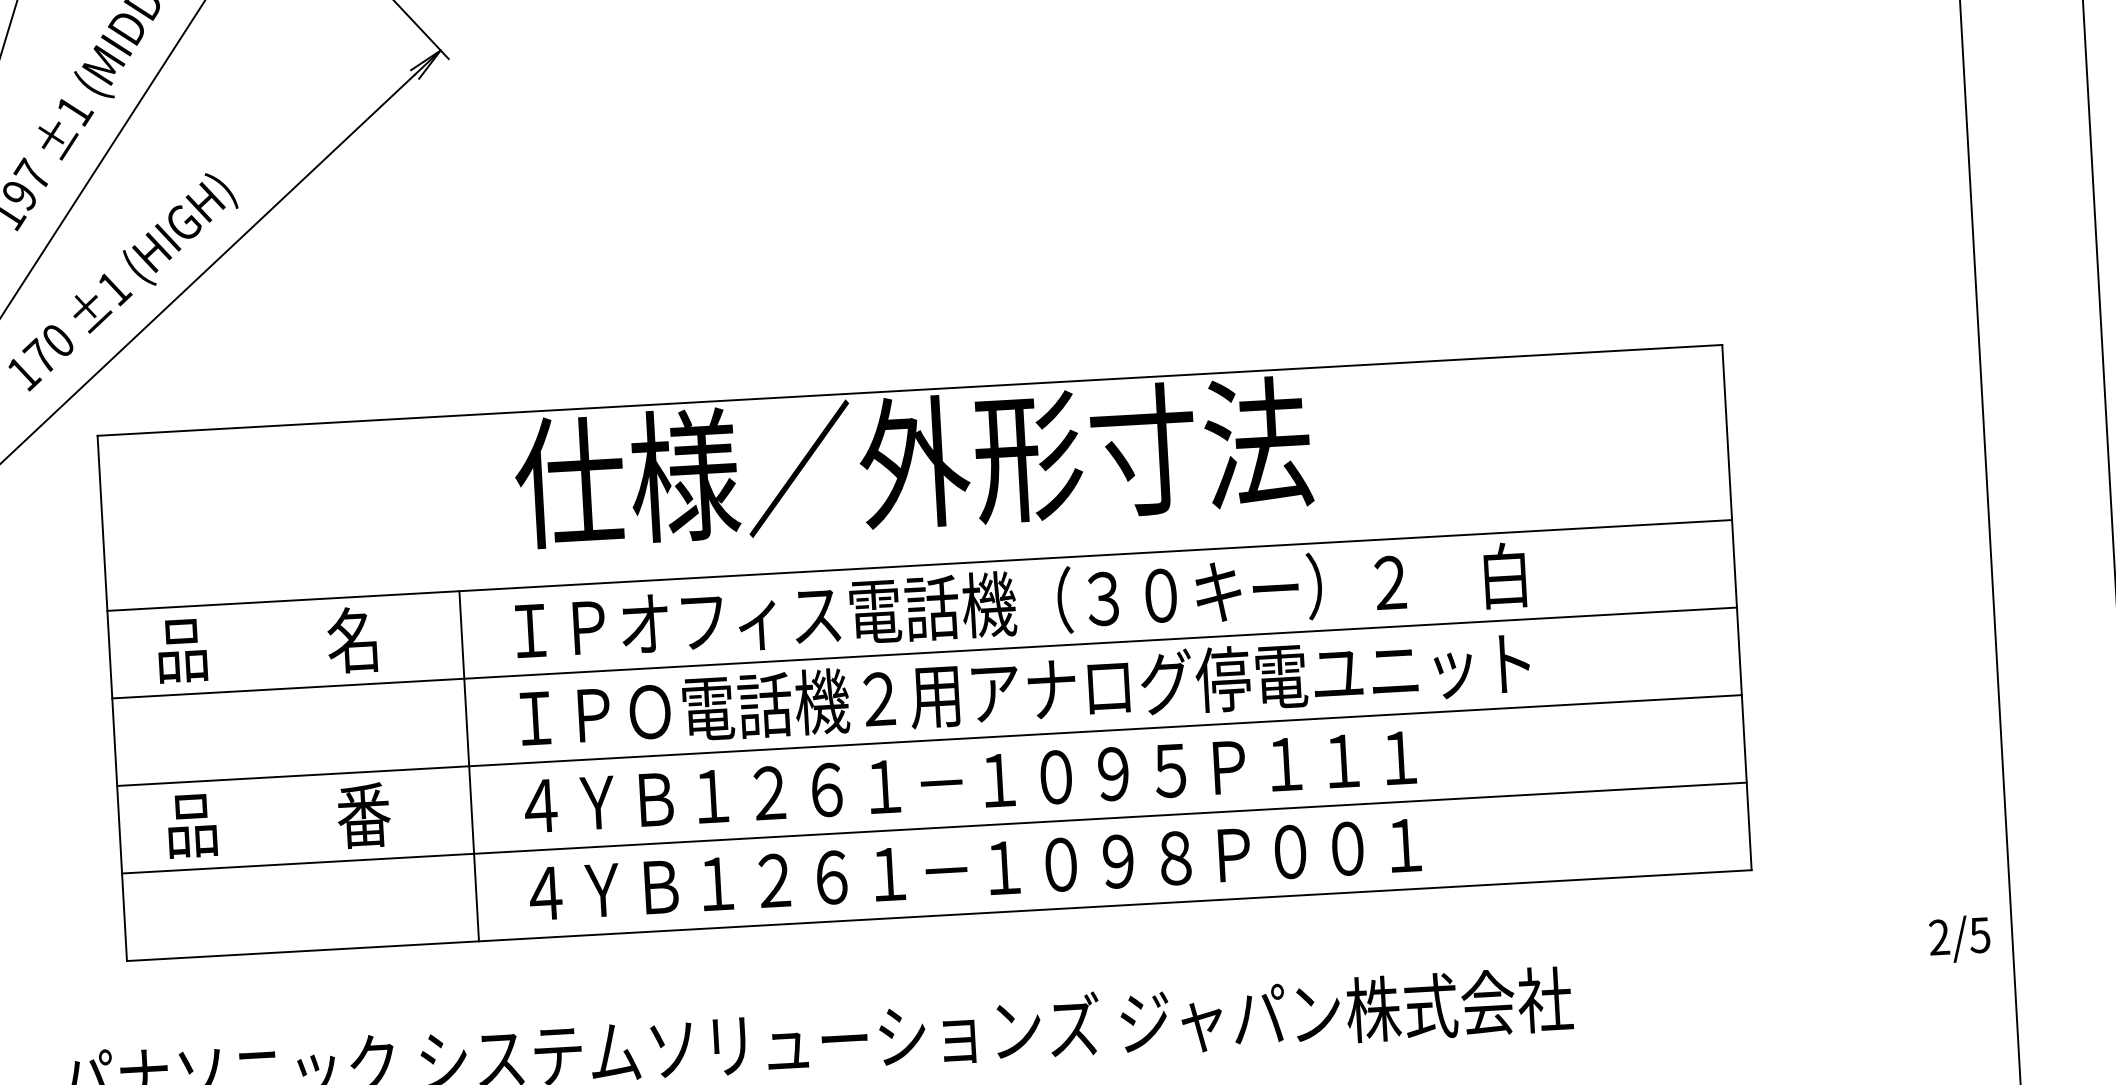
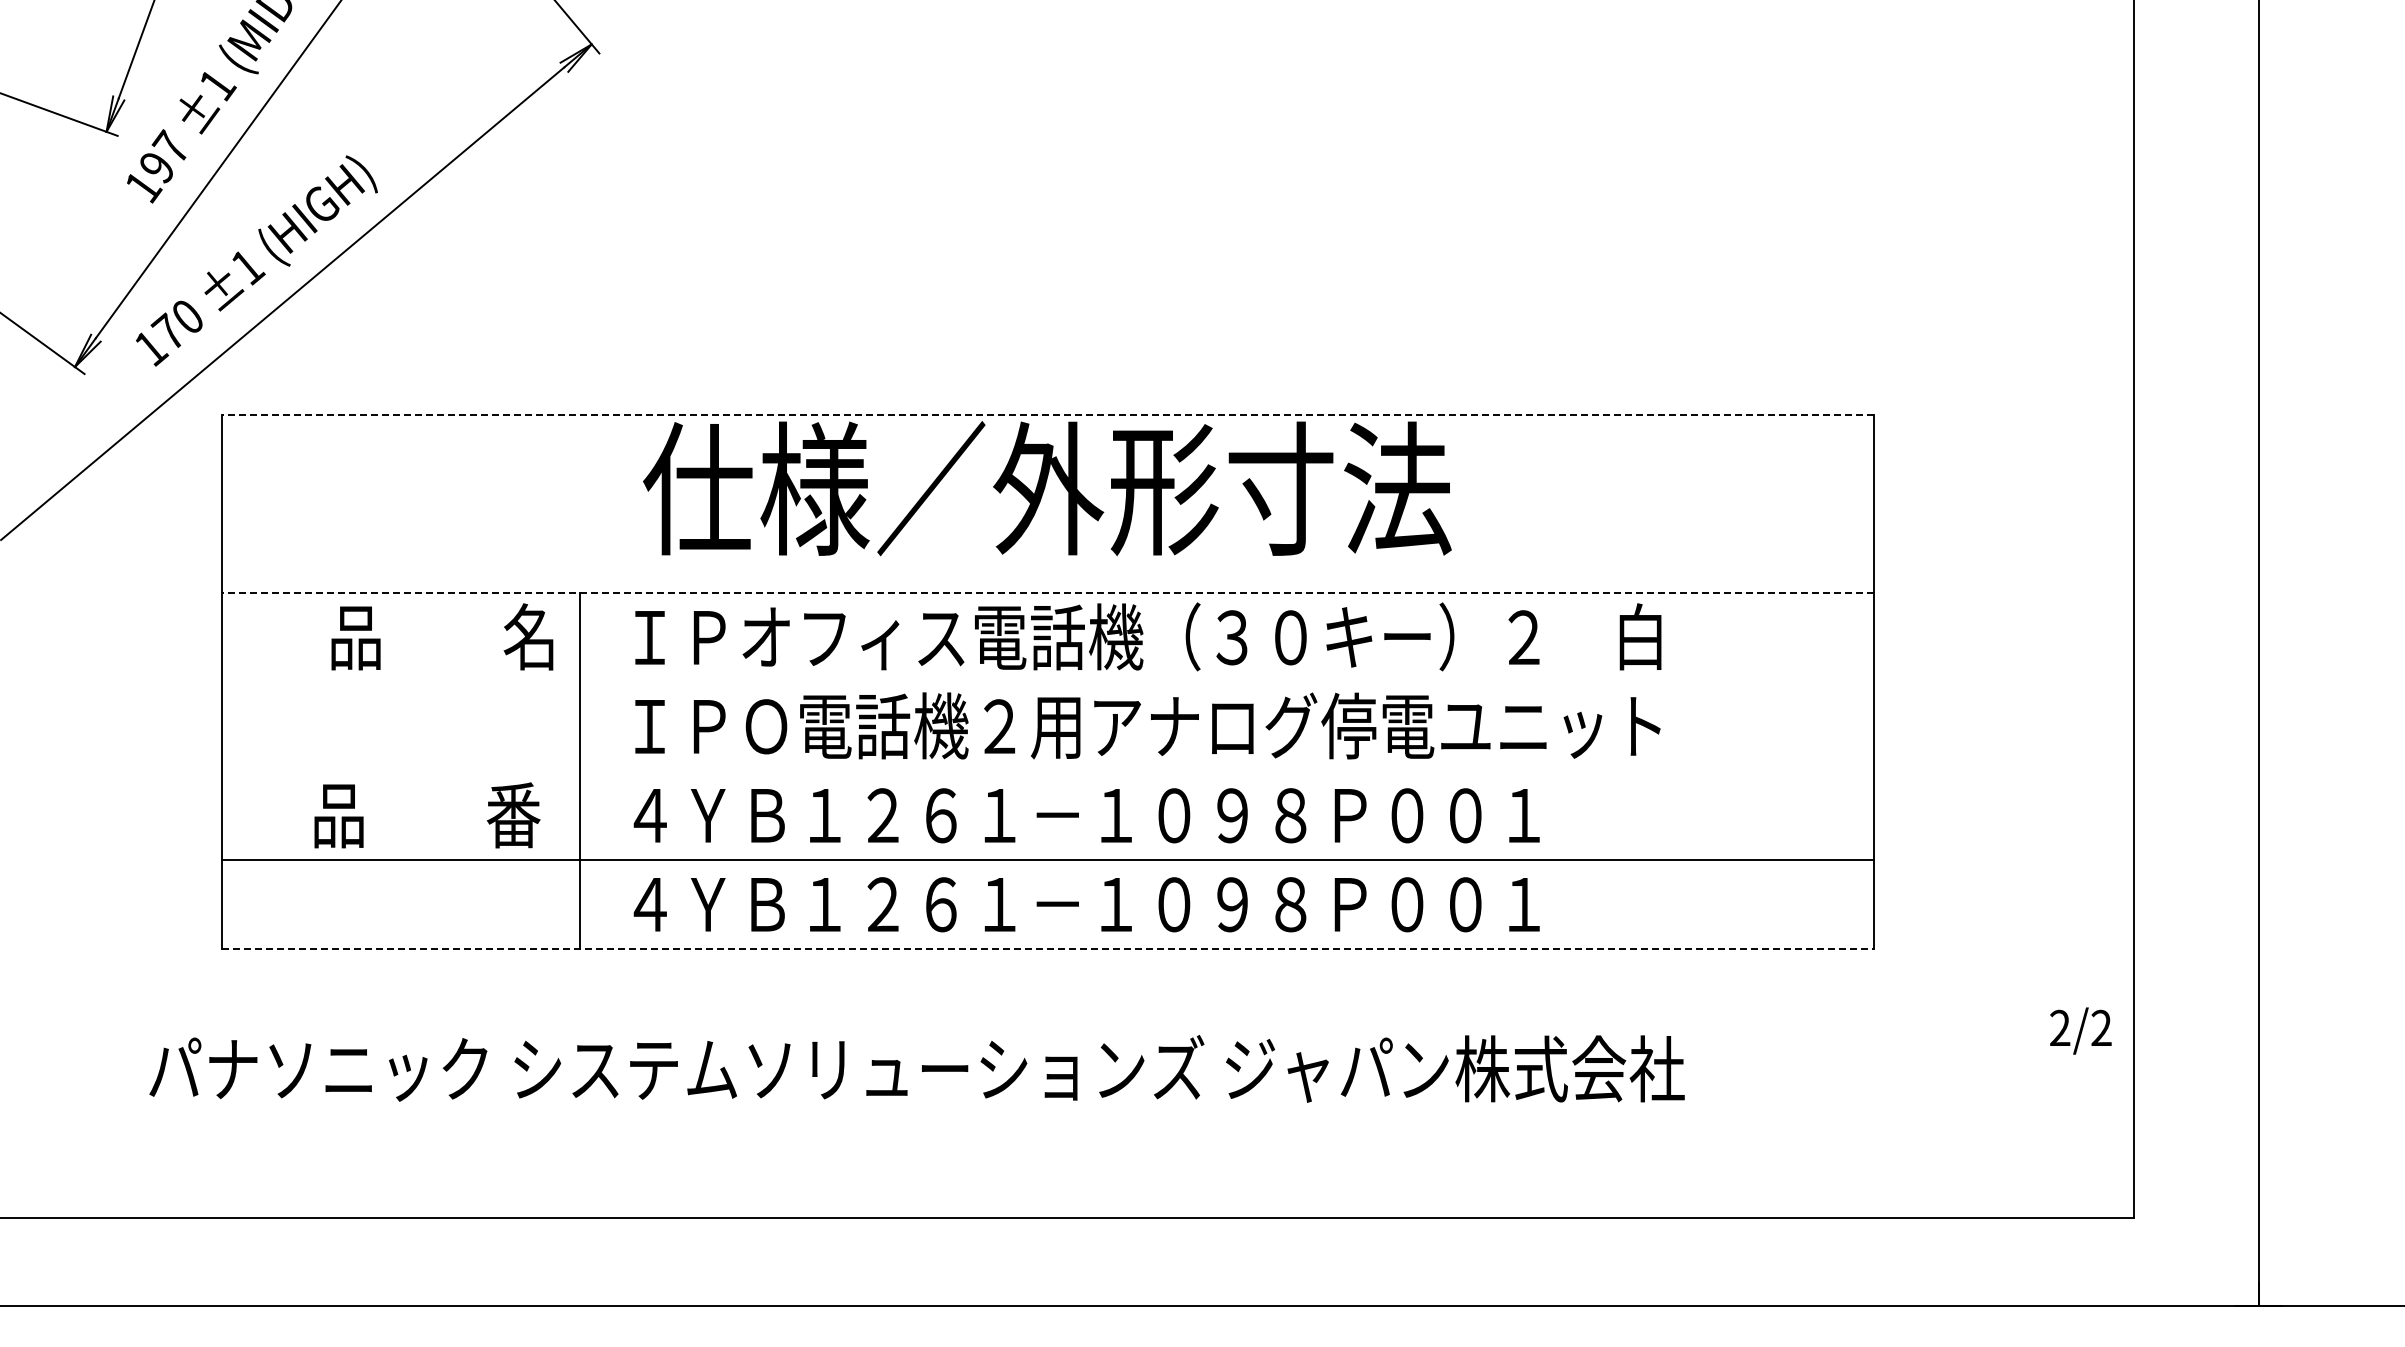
line: (909, 390) -> (1047, 415), solid -> dashed
line: (919, 565) -> (1047, 593), solid -> dashed
text: (267, 644) -> (442, 636), moved
line: (924, 653) -> (1047, 682), removed
line: (929, 740) -> (1047, 771), removed
text: (1256, 765) -> (1377, 815), ４ＹＢ１２６１－１０９５Ｐ１１１ -> ４ＹＢ１２６１－１０９８Ｐ００１
text: (279, 820) -> (427, 815), moved
line: (938, 915) -> (1047, 949), solid -> dashed
text: (1980, 934) -> (2101, 1027), 2/5 -> 2/2

